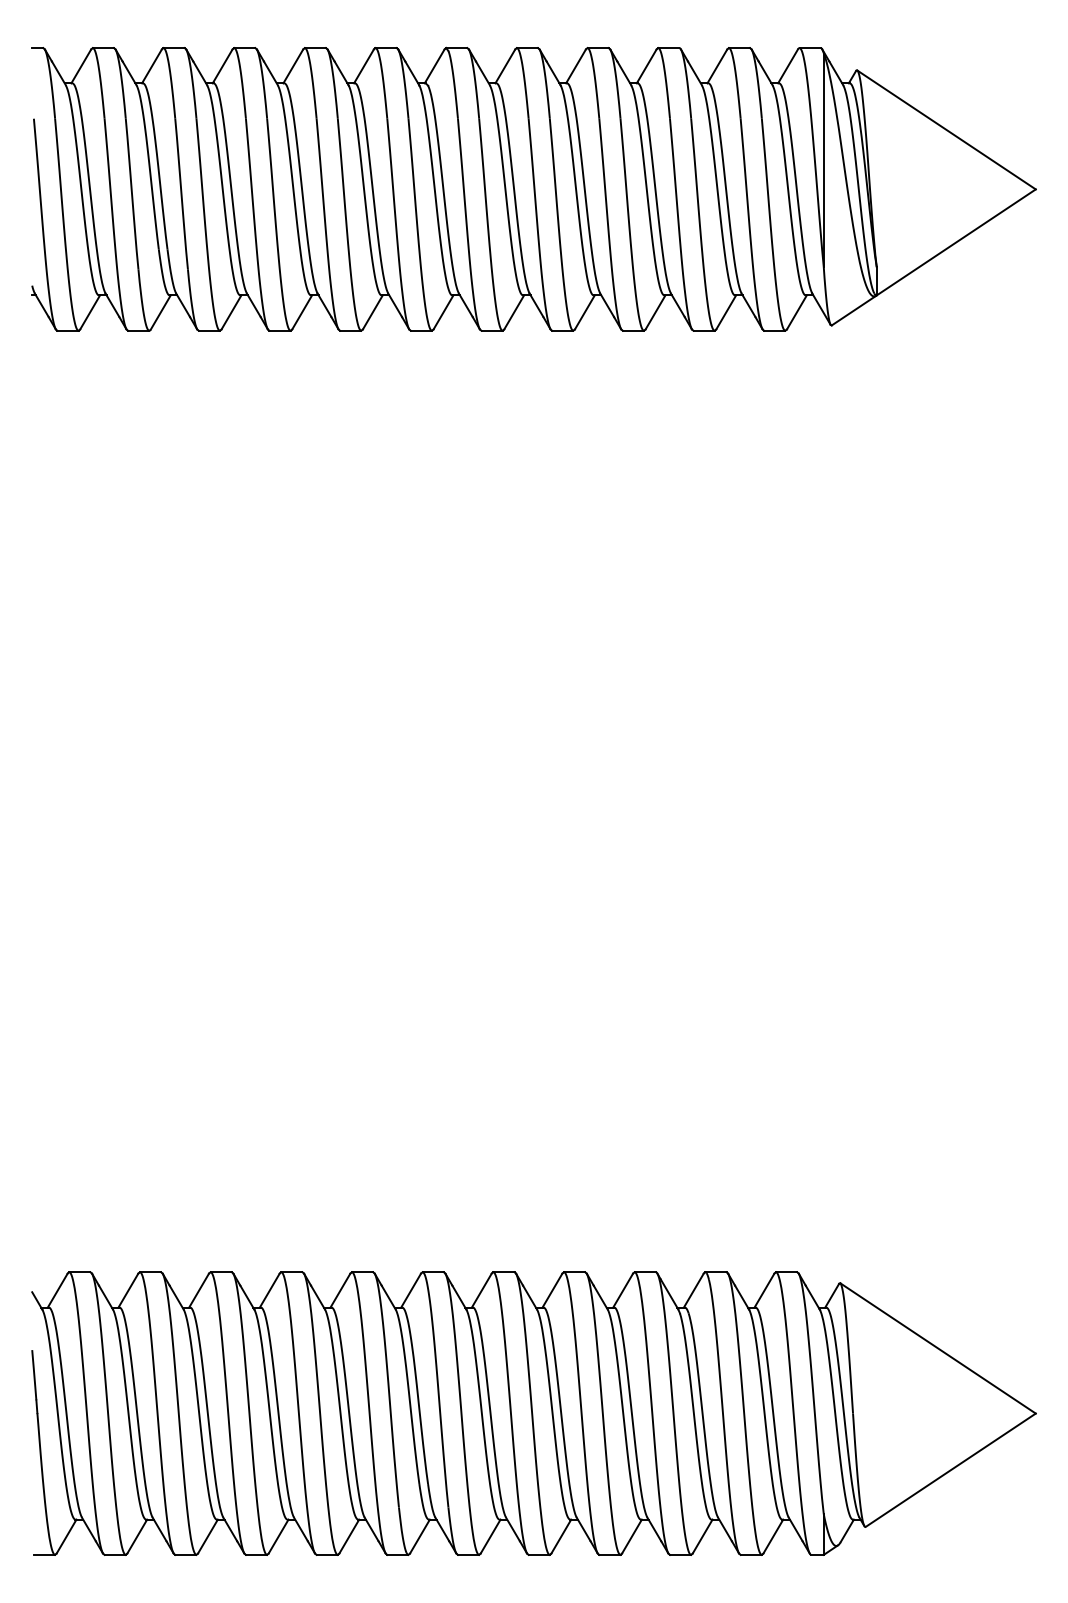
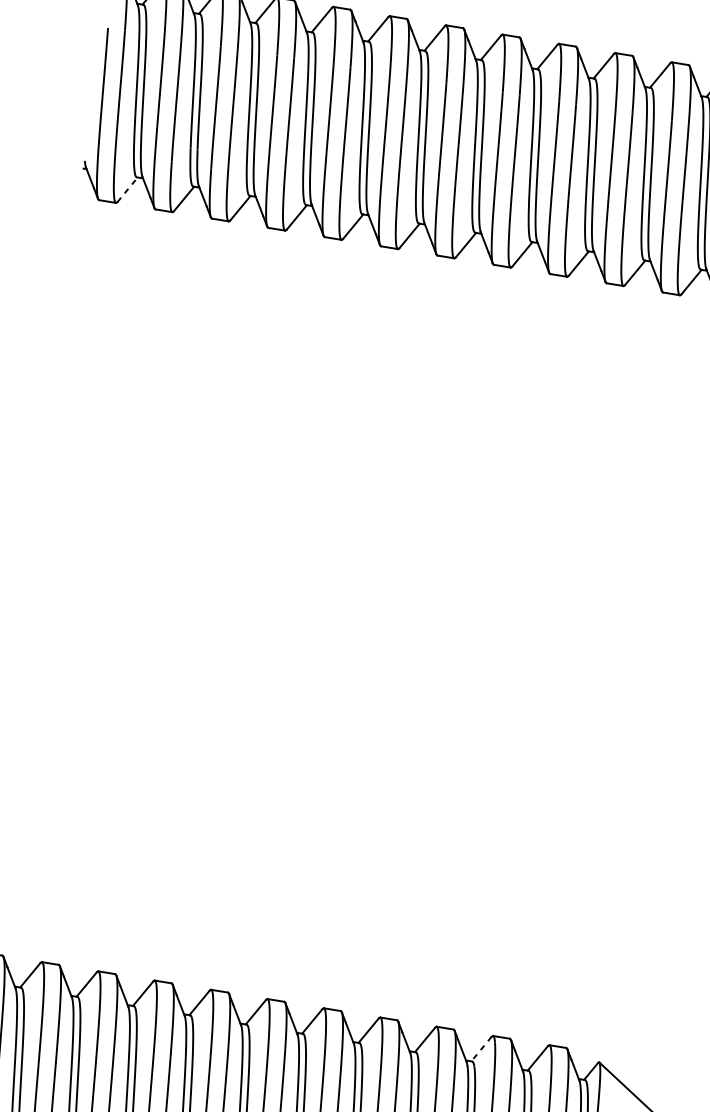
line: (90, 312) -> (127, 189), solid -> dashed
line: (693, 1290) -> (481, 1049), solid -> dashed

